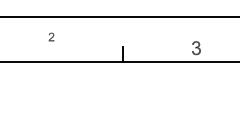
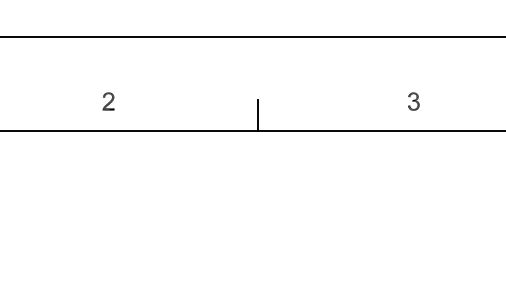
part: (51, 36) -> (108, 100), moved
part: (195, 47) -> (412, 100), size x0.62

